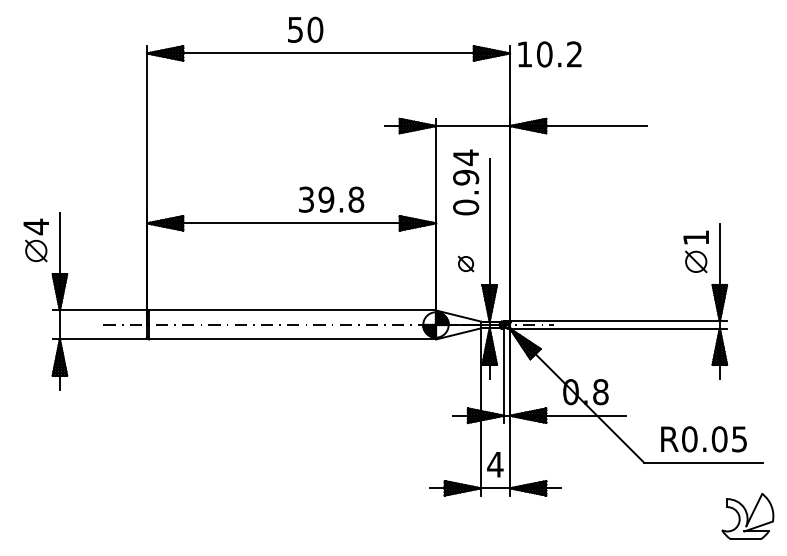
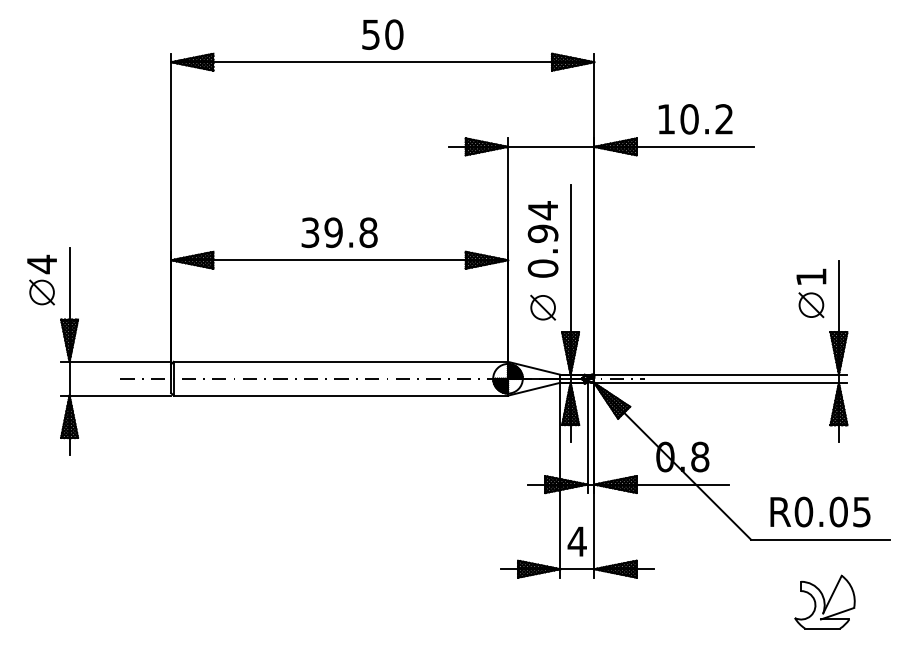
text: (305, 29) -> (382, 34), moved
text: (549, 54) -> (695, 119), moved
text: (466, 182) -> (543, 239), moved
text: (331, 199) -> (339, 232), moved
part: (465, 263) -> (542, 307), size x1.43
part: (747, 516) -> (824, 602), moved

